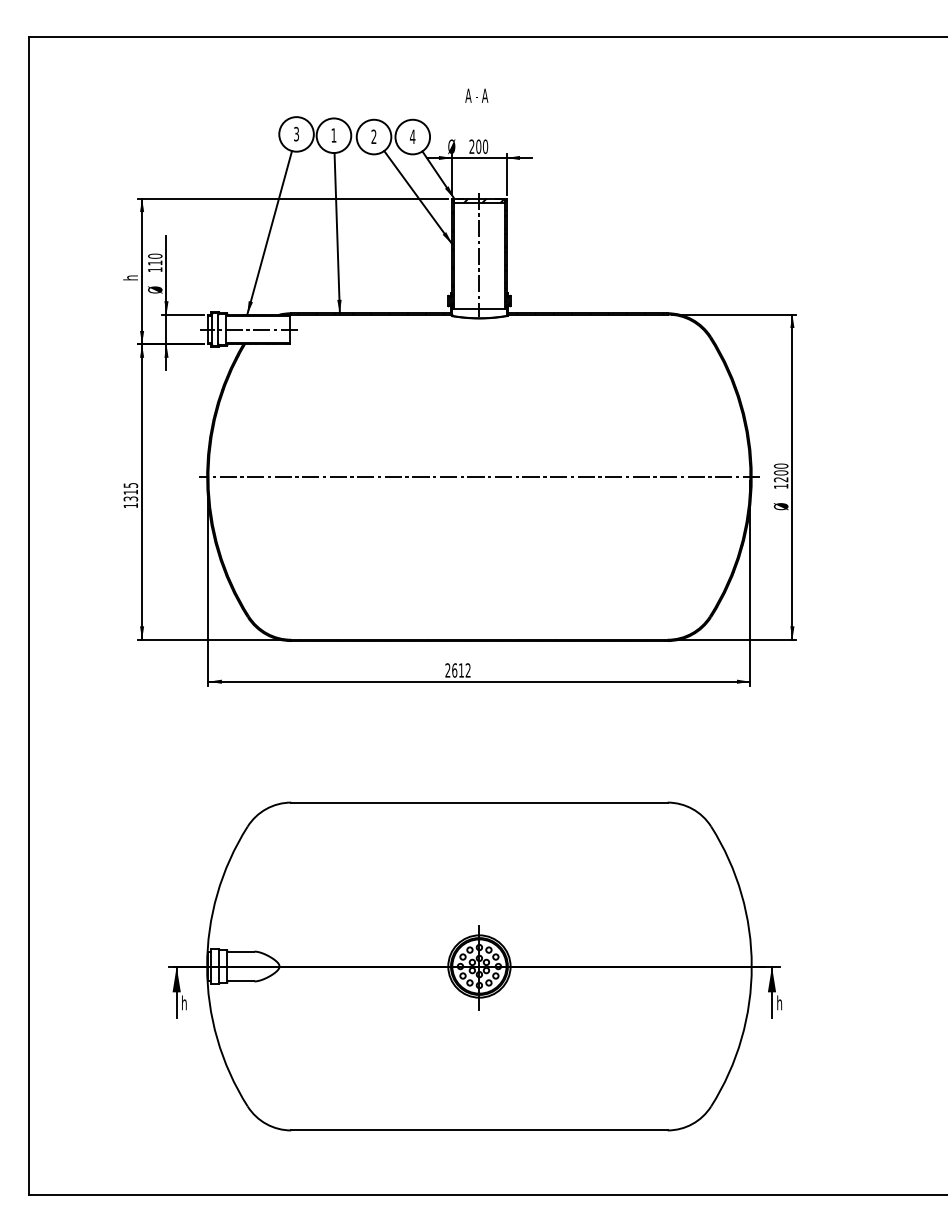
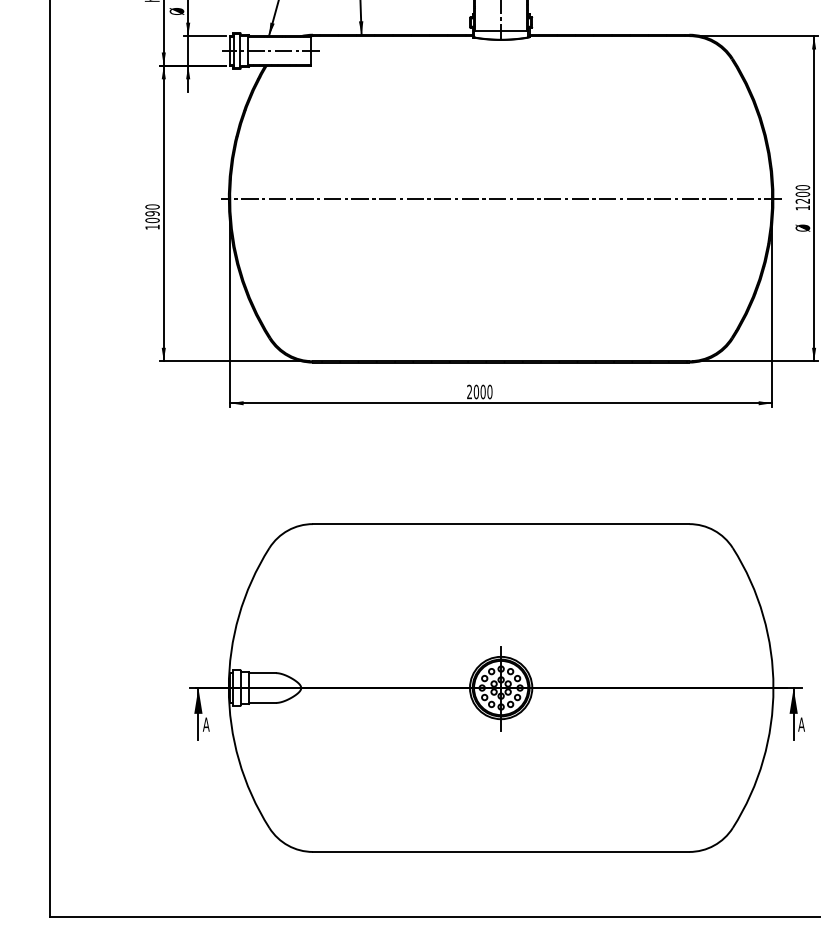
text: (130, 491) -> (152, 213), 1315 -> 1090
text: (461, 670) -> (483, 392), 2612 -> 2000
text: (184, 1002) -> (206, 724), h -> A
text: (779, 1002) -> (801, 724), h -> A

